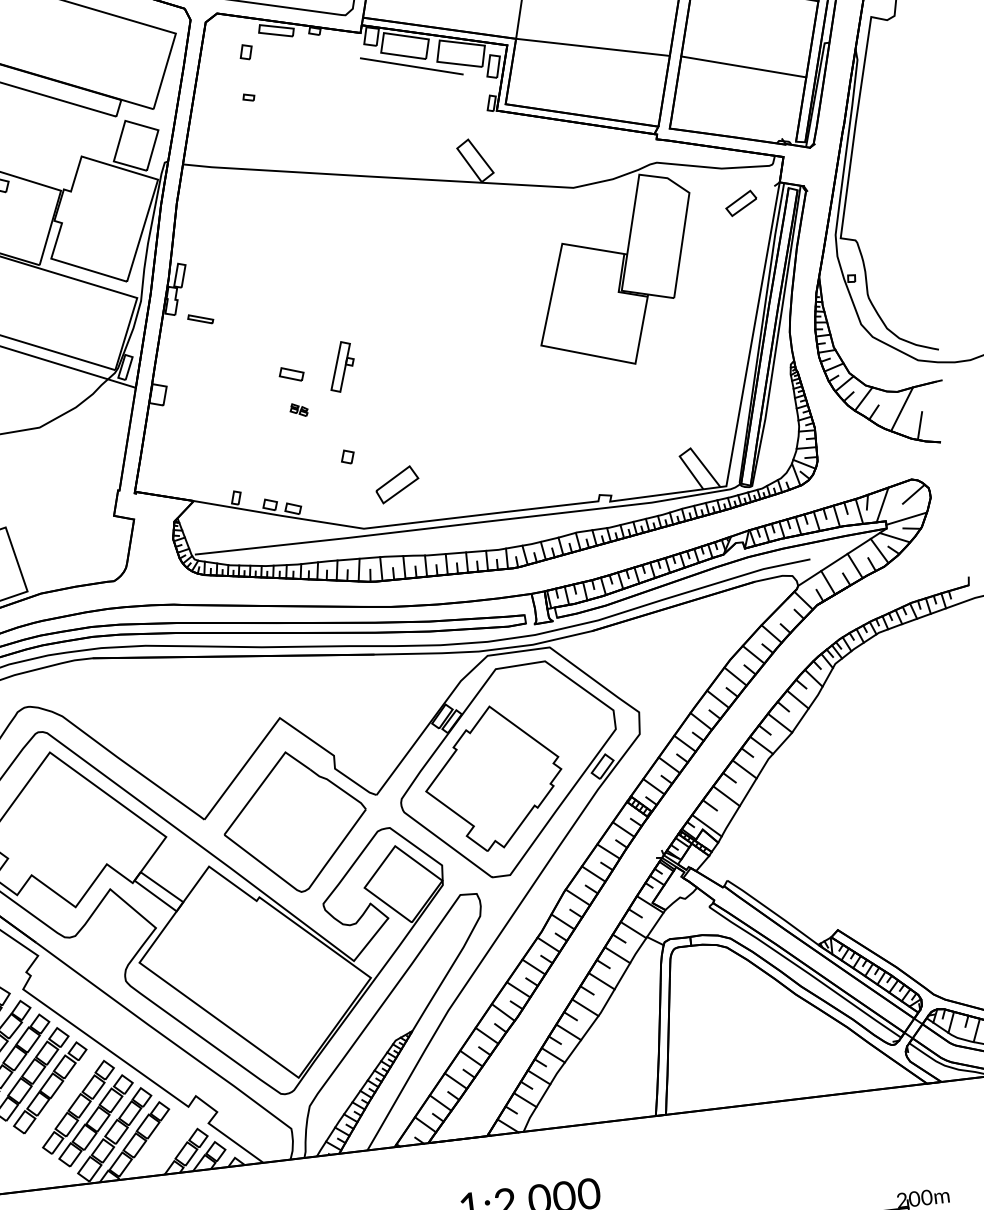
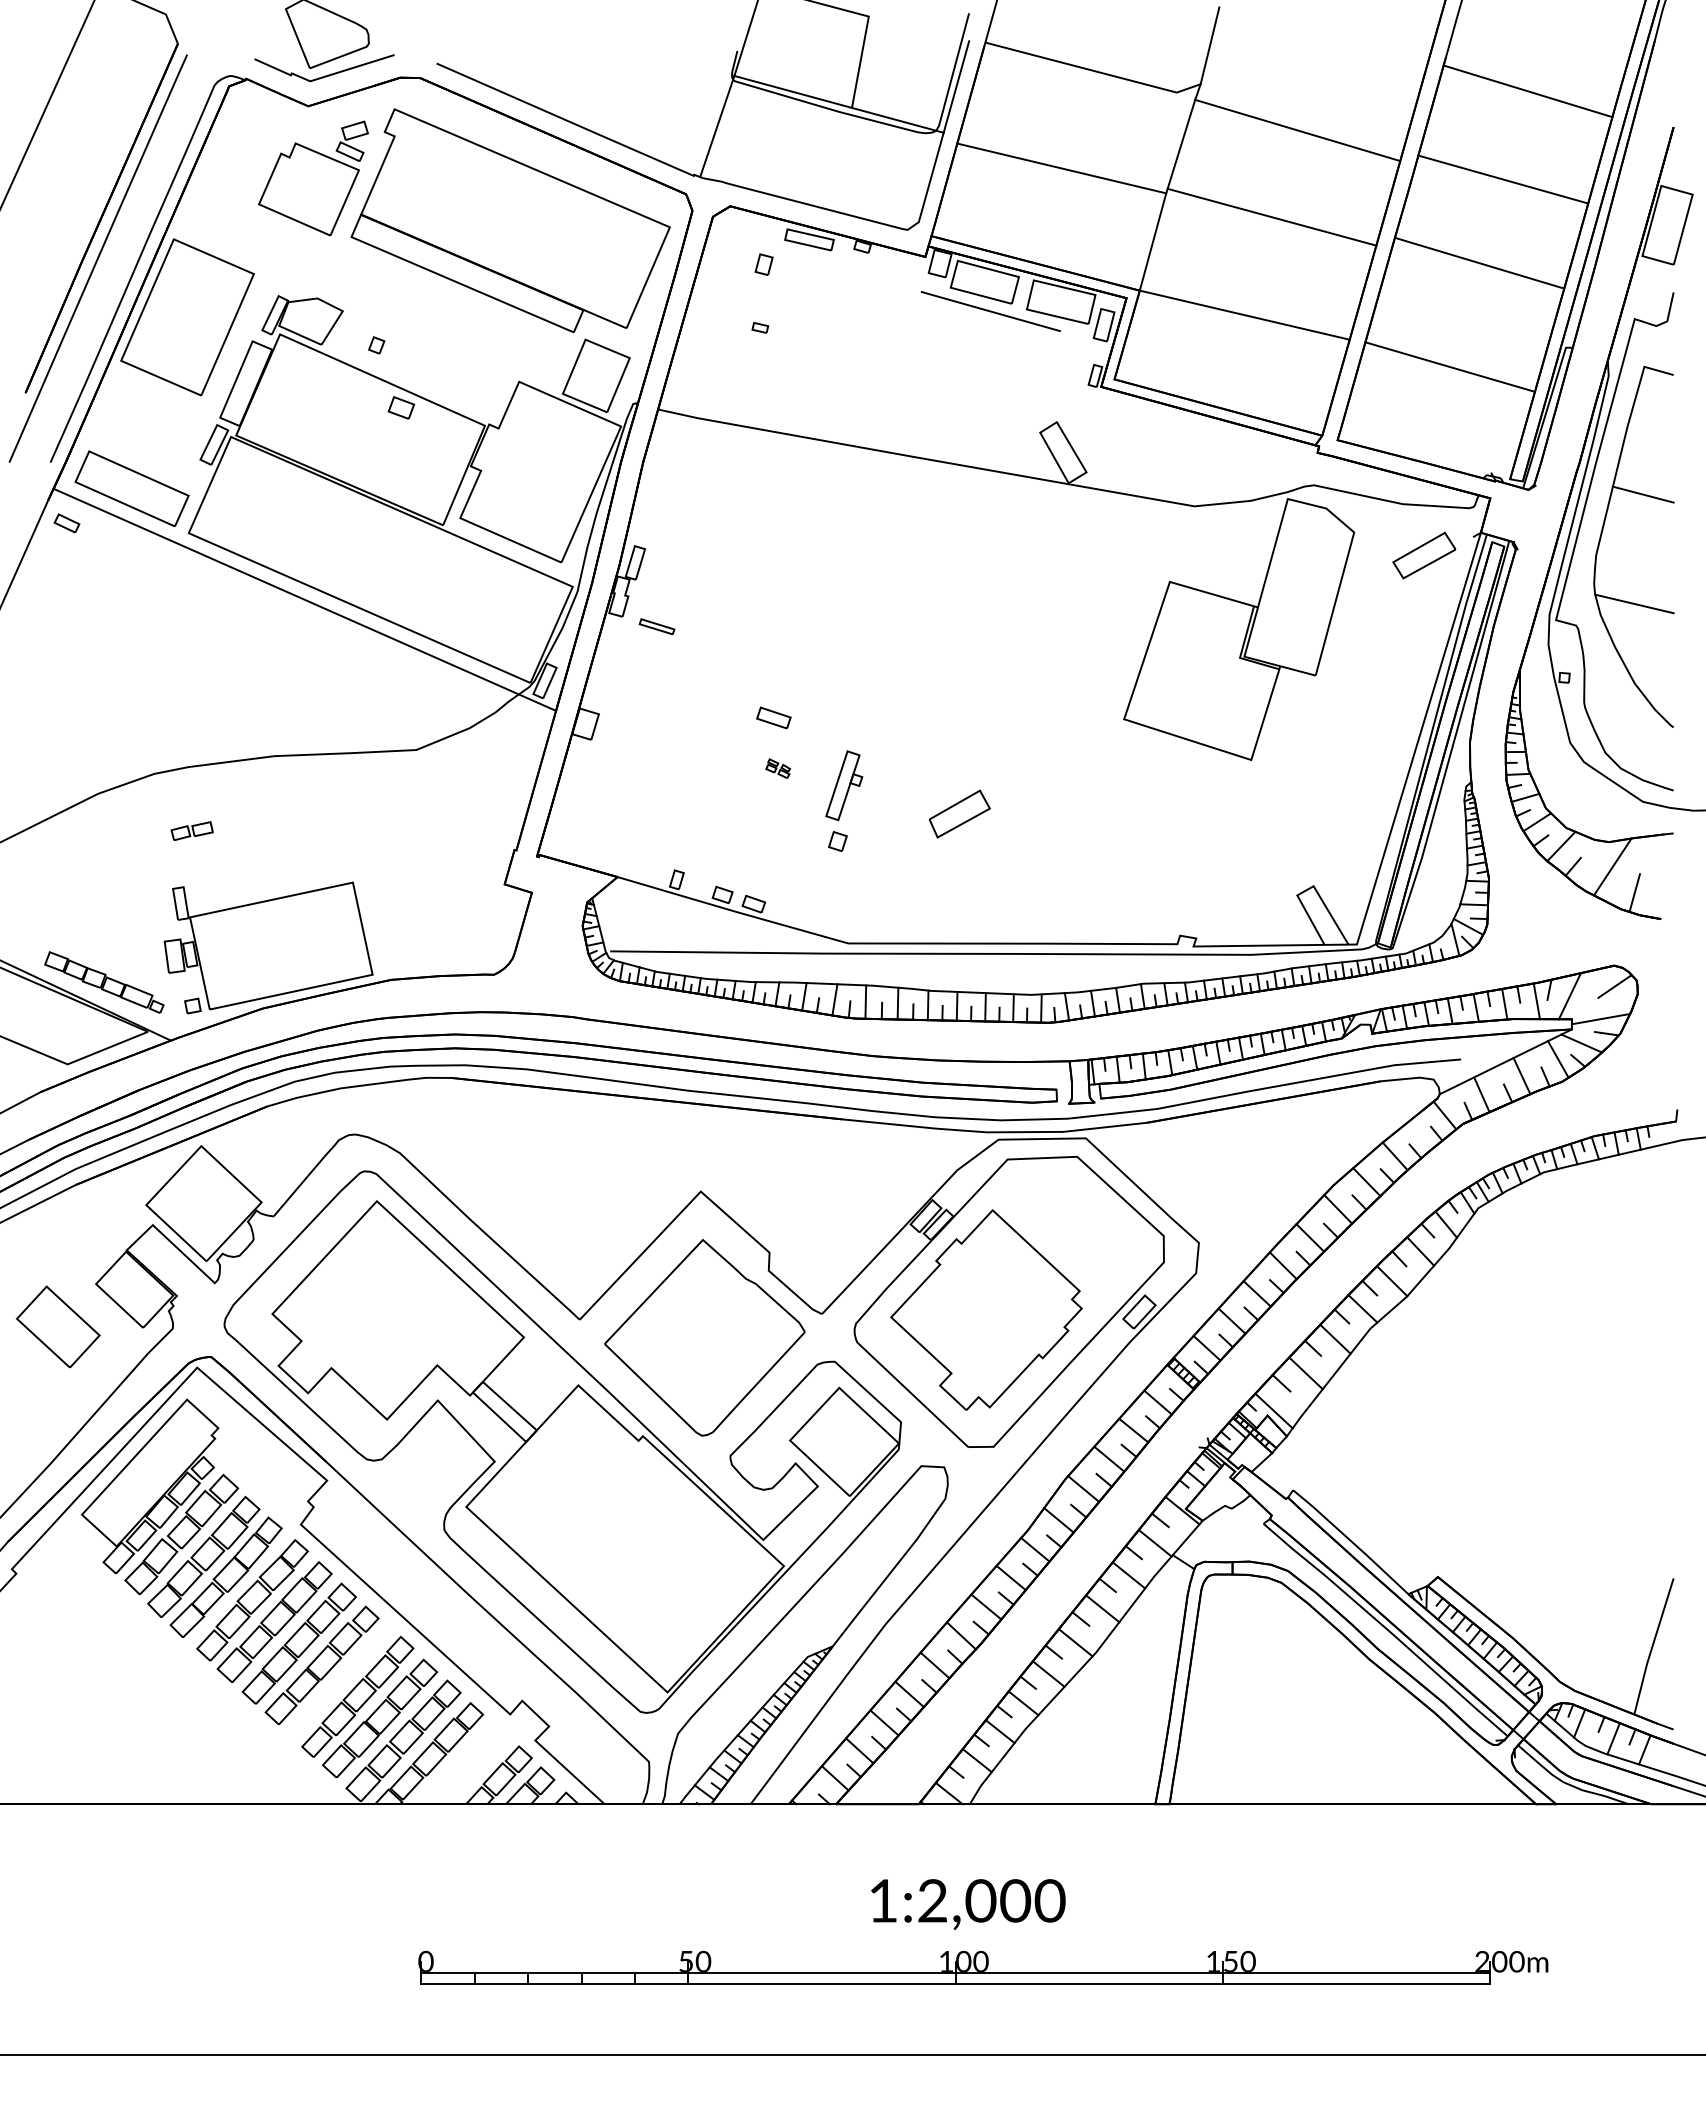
part: (866, 176) -> (1601, 538), added
part: (741, 203) -> (1424, 555), size x1.43
part: (341, 366) -> (844, 785), moved
part: (397, 484) -> (959, 813), moved

